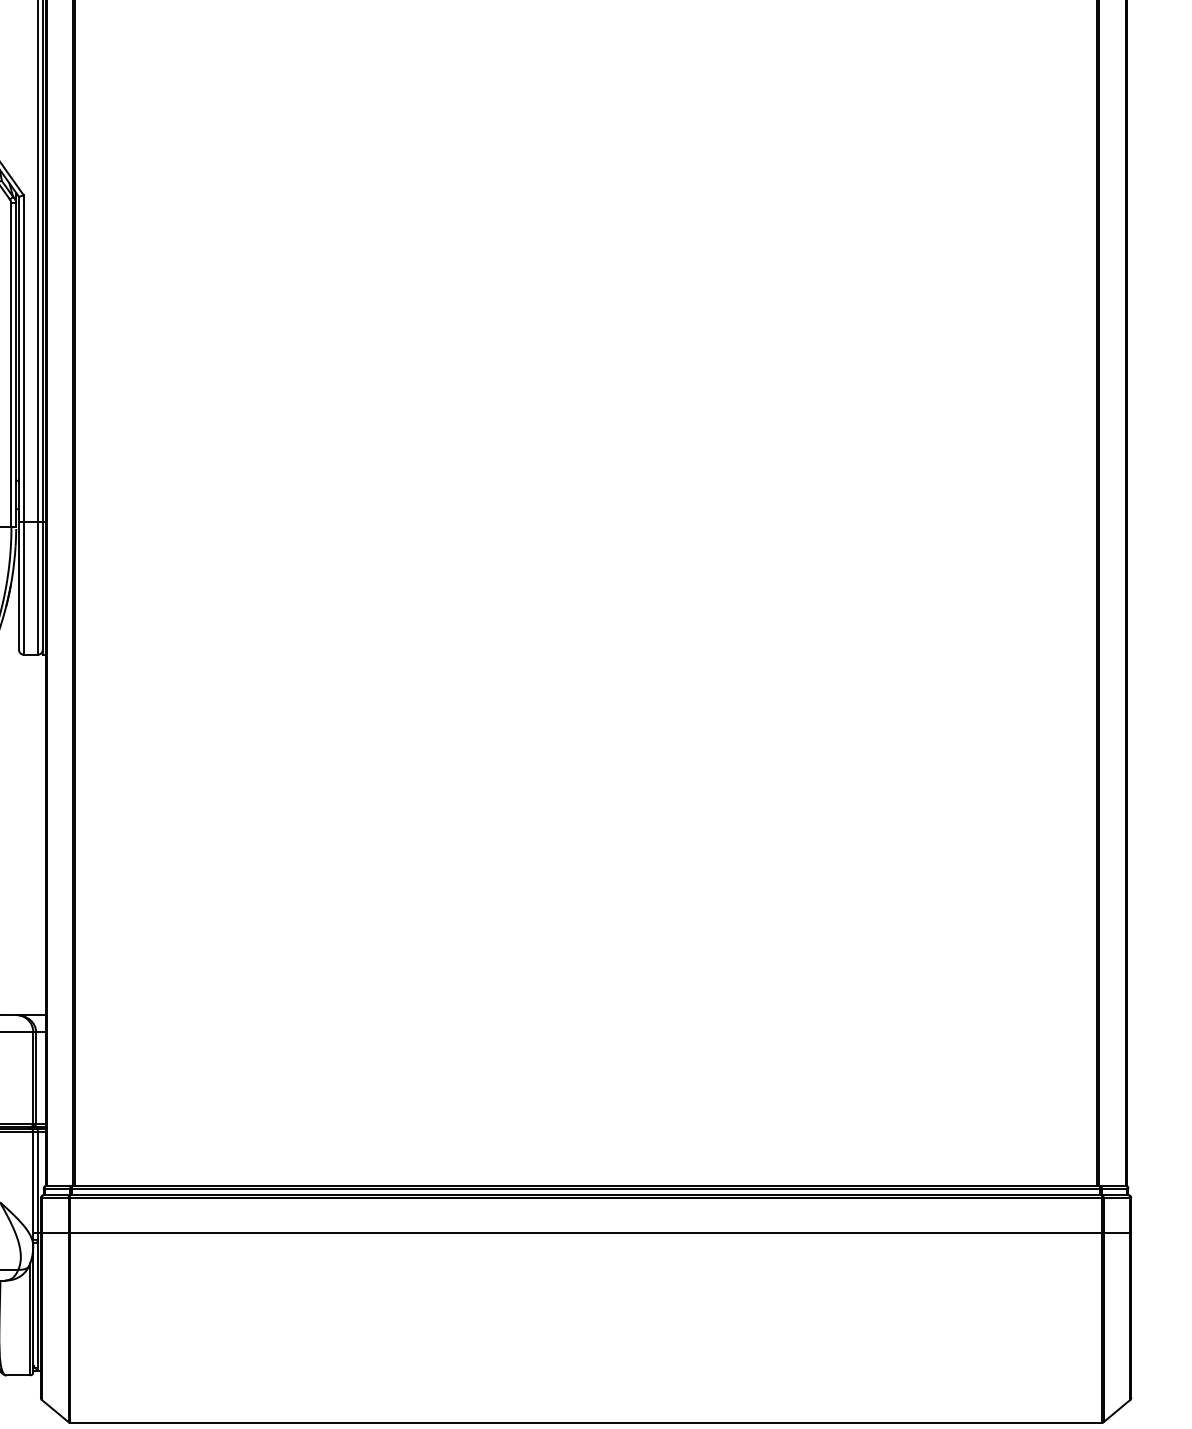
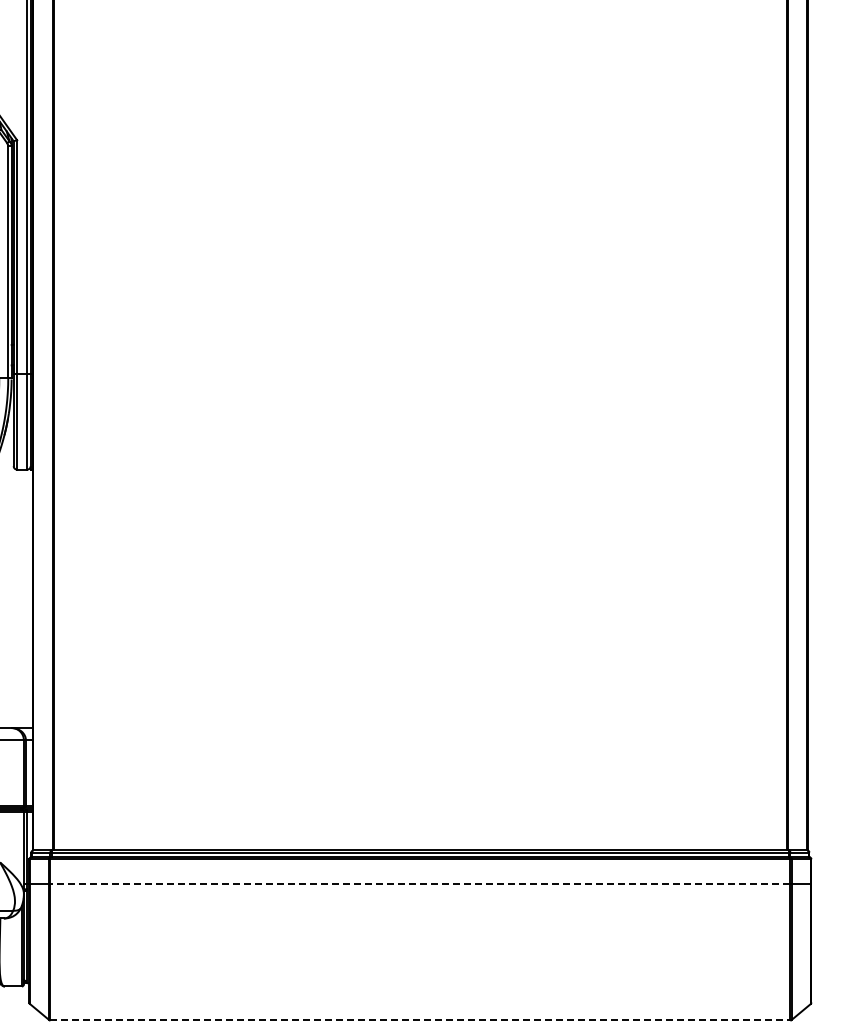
line: (586, 1233) -> (420, 884), solid -> dashed
line: (586, 1422) -> (420, 1020), solid -> dashed

